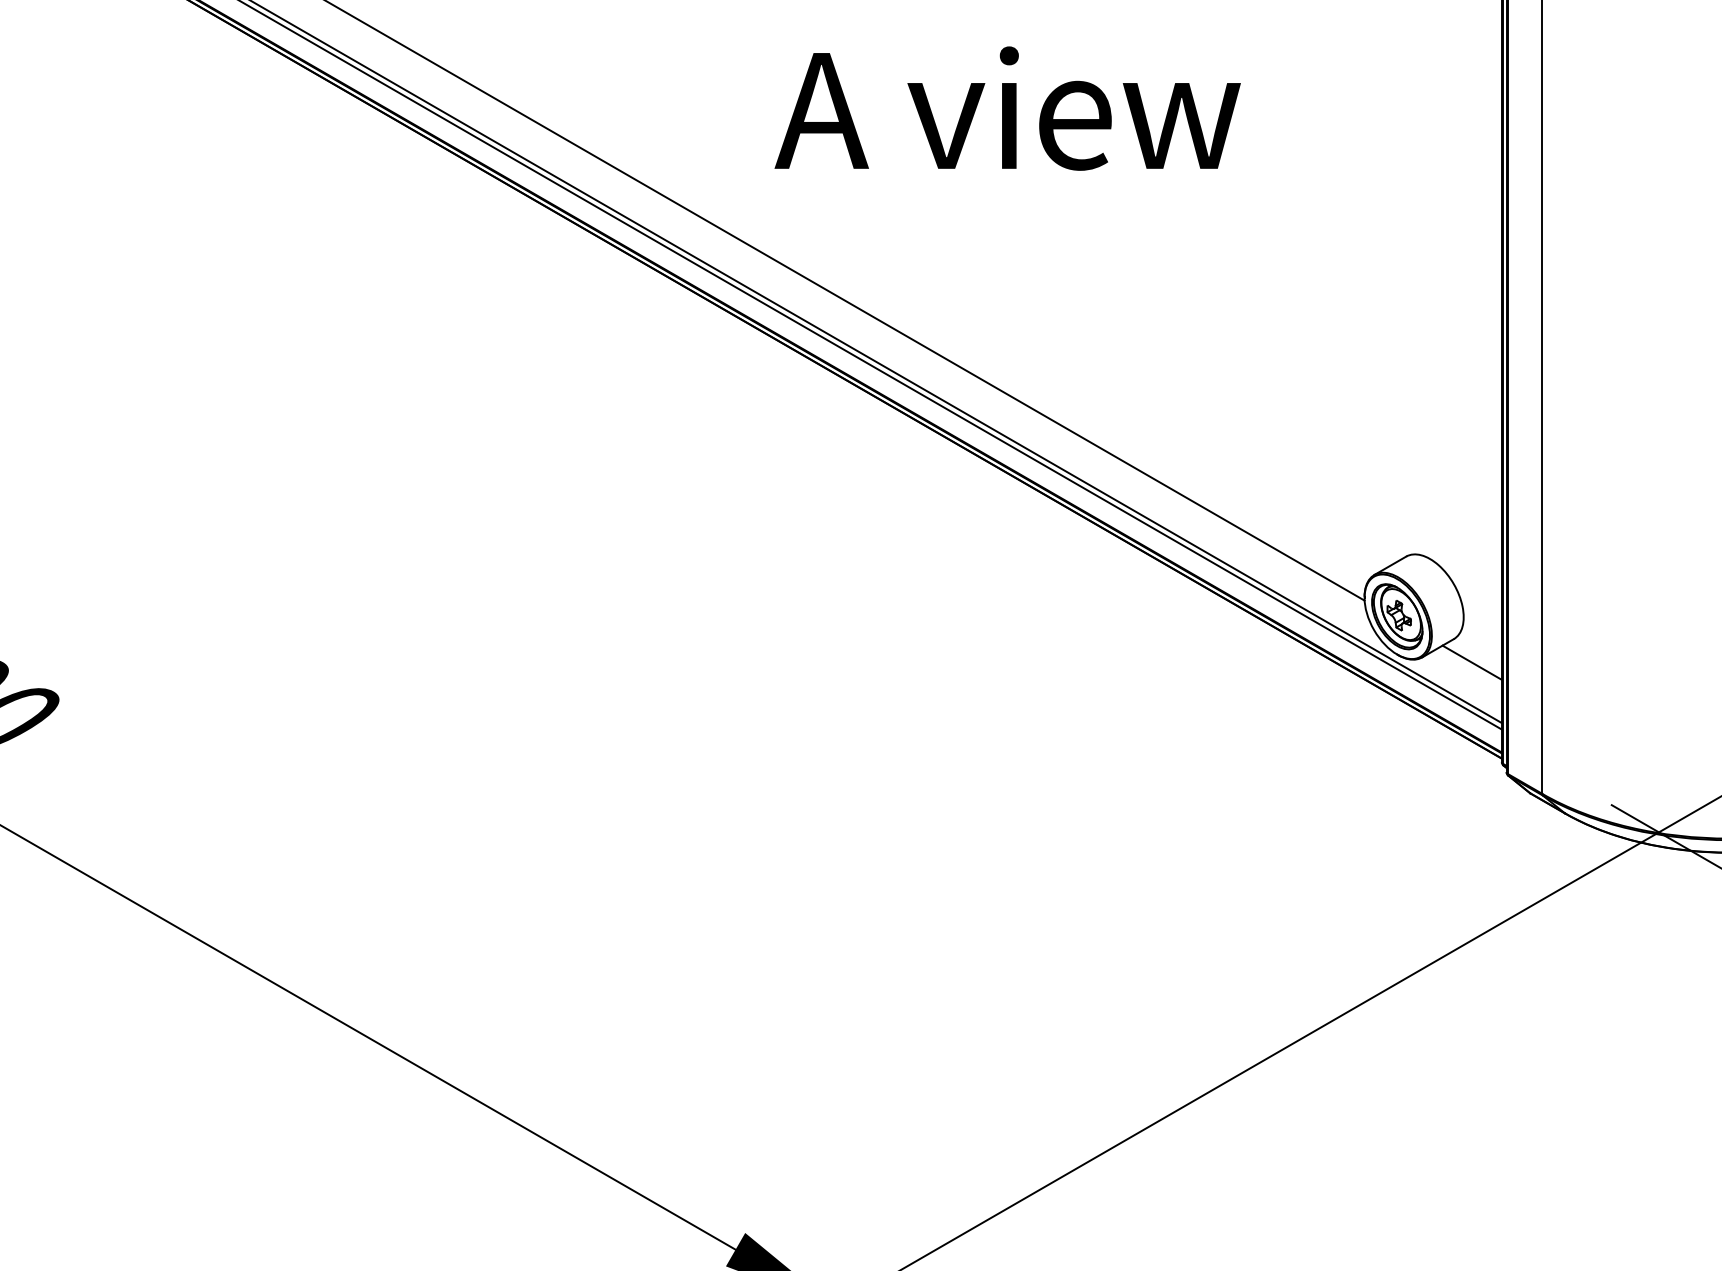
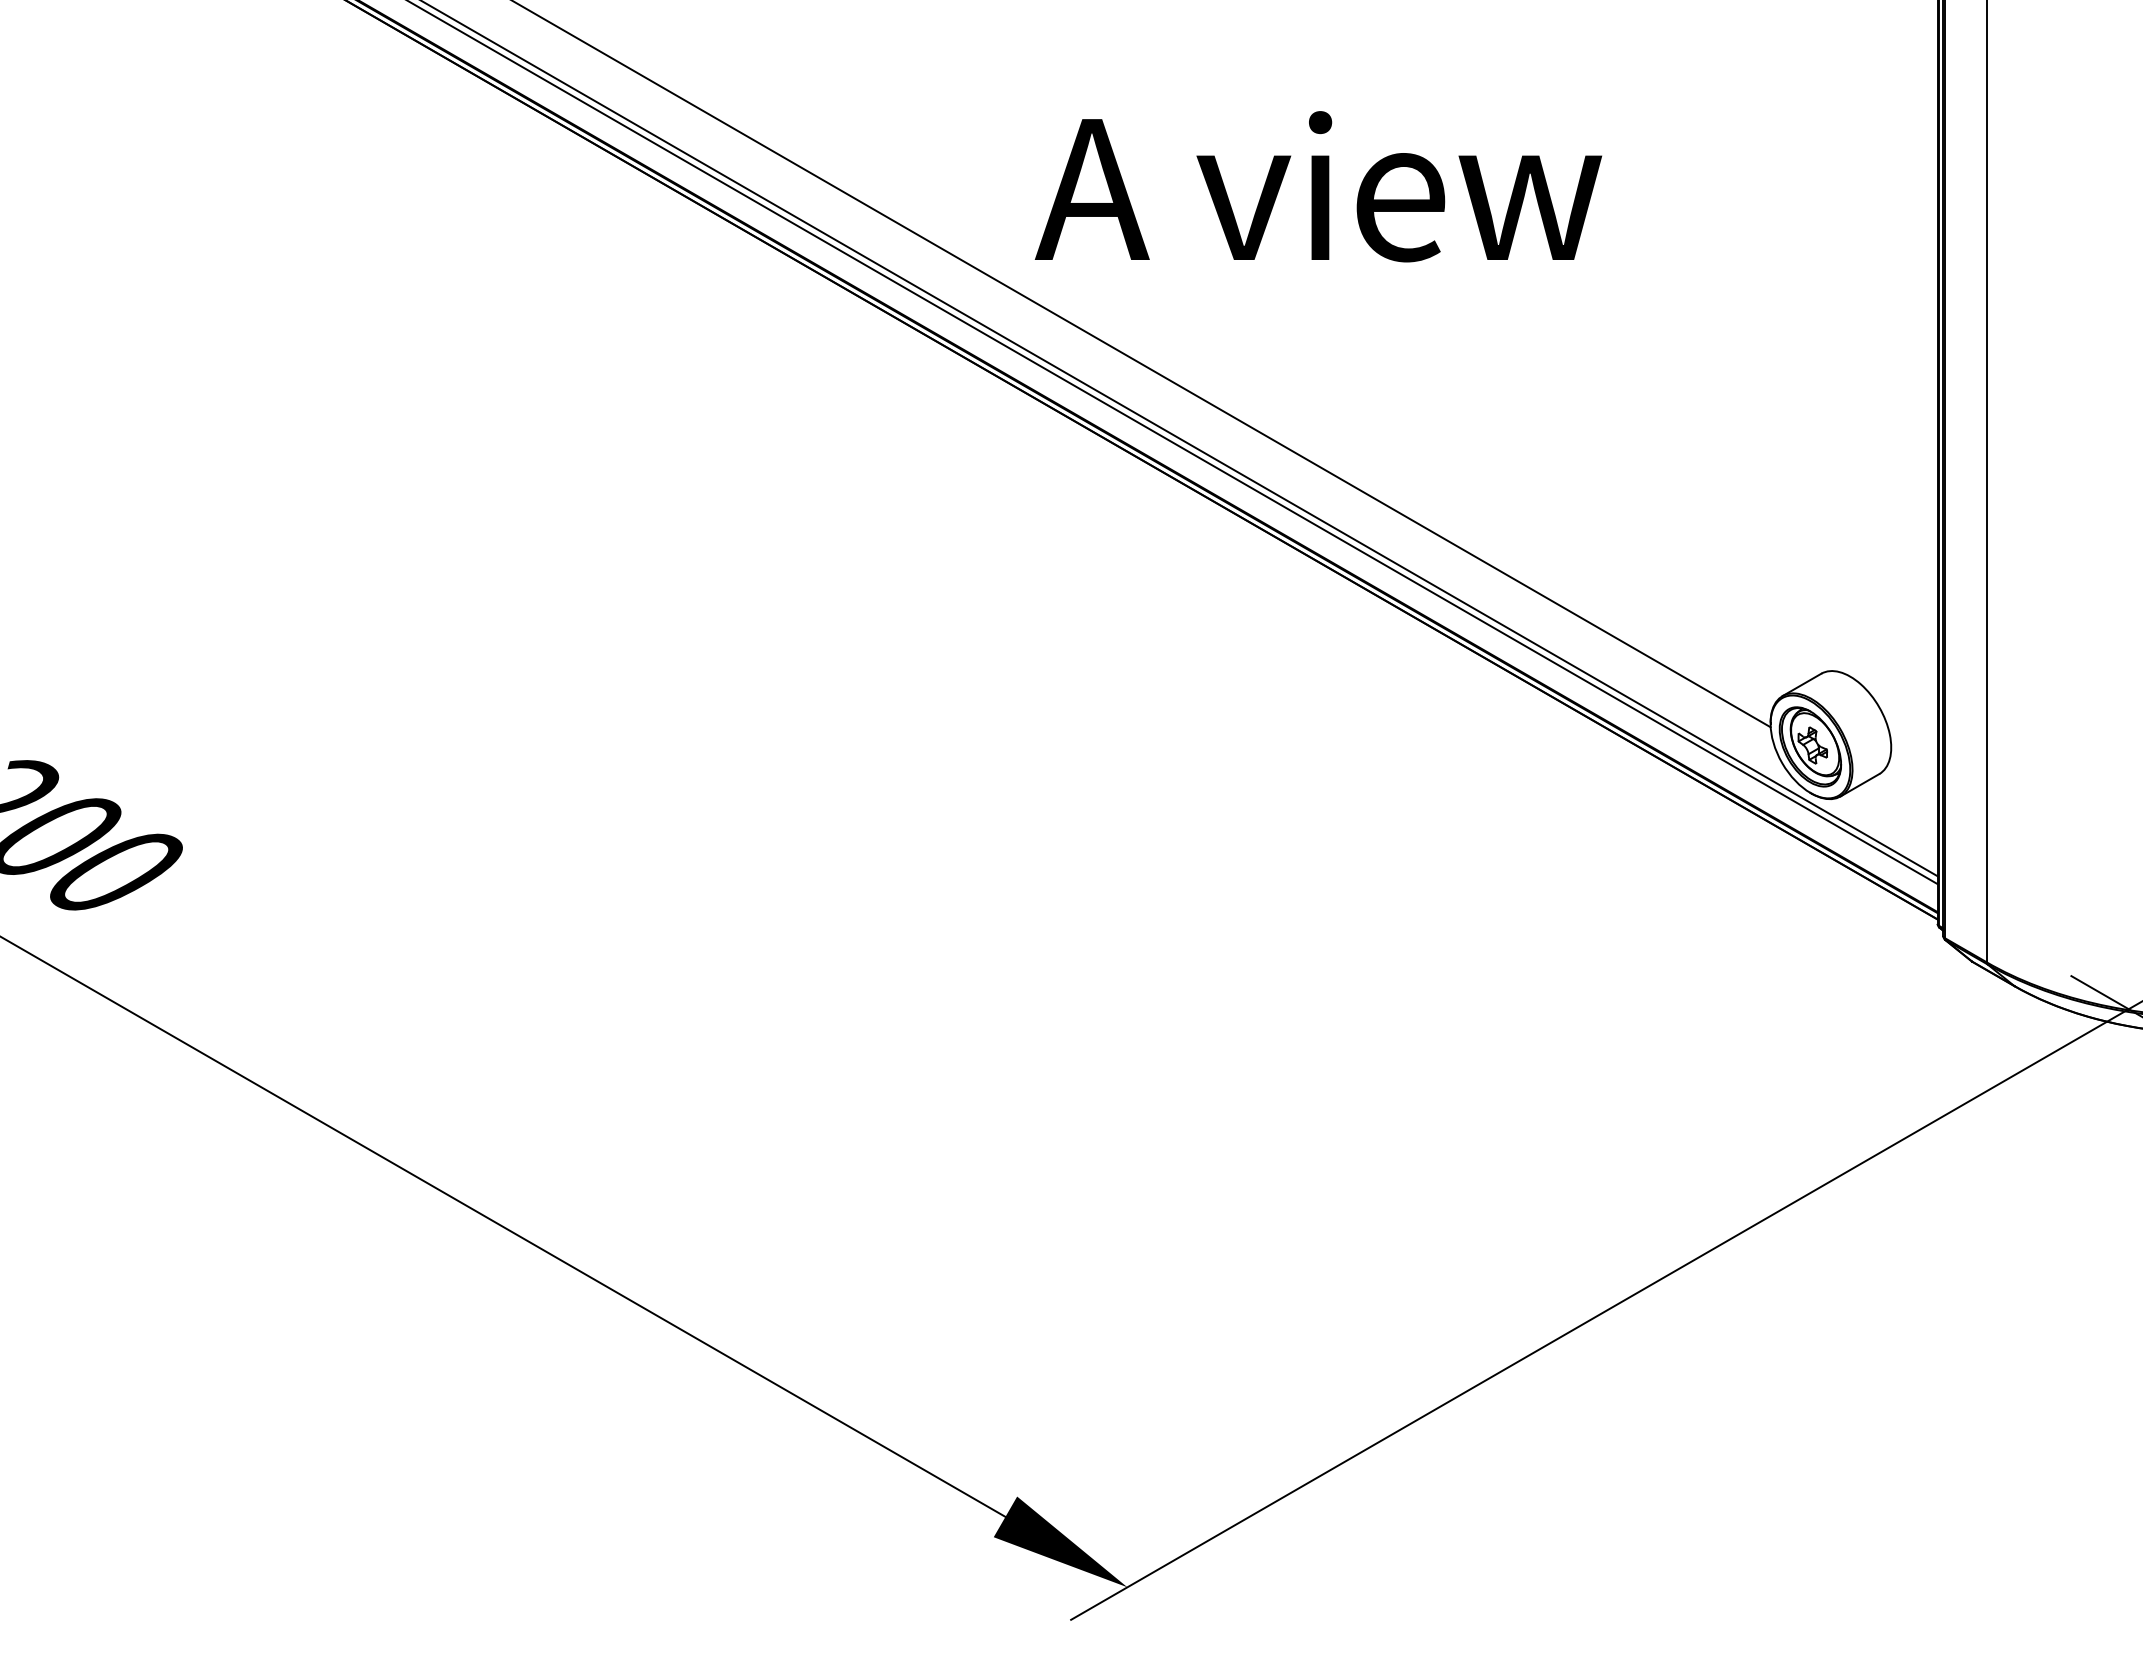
text: (1007, 108) -> (1318, 186), moved
line: (1472, 662) -> (1901, 802), removed

